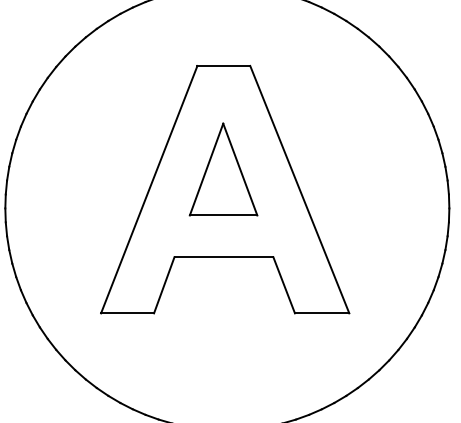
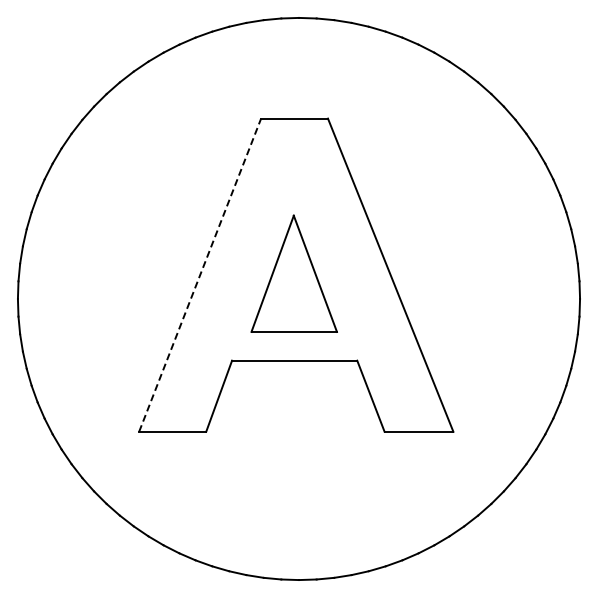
part: (223, 169) -> (293, 273), moved
line: (149, 189) -> (200, 274), solid -> dashed

